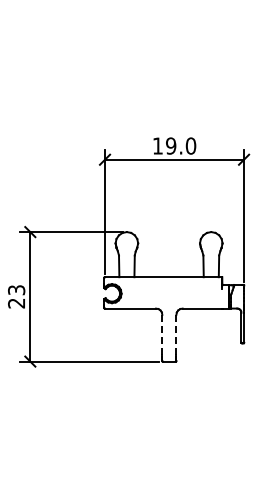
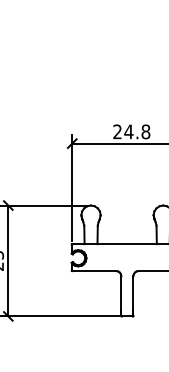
text: (174, 145) -> (131, 131), 19.0 -> 24.8
line: (162, 334) -> (121, 293), dashed -> solid
line: (176, 334) -> (133, 293), dashed -> solid

